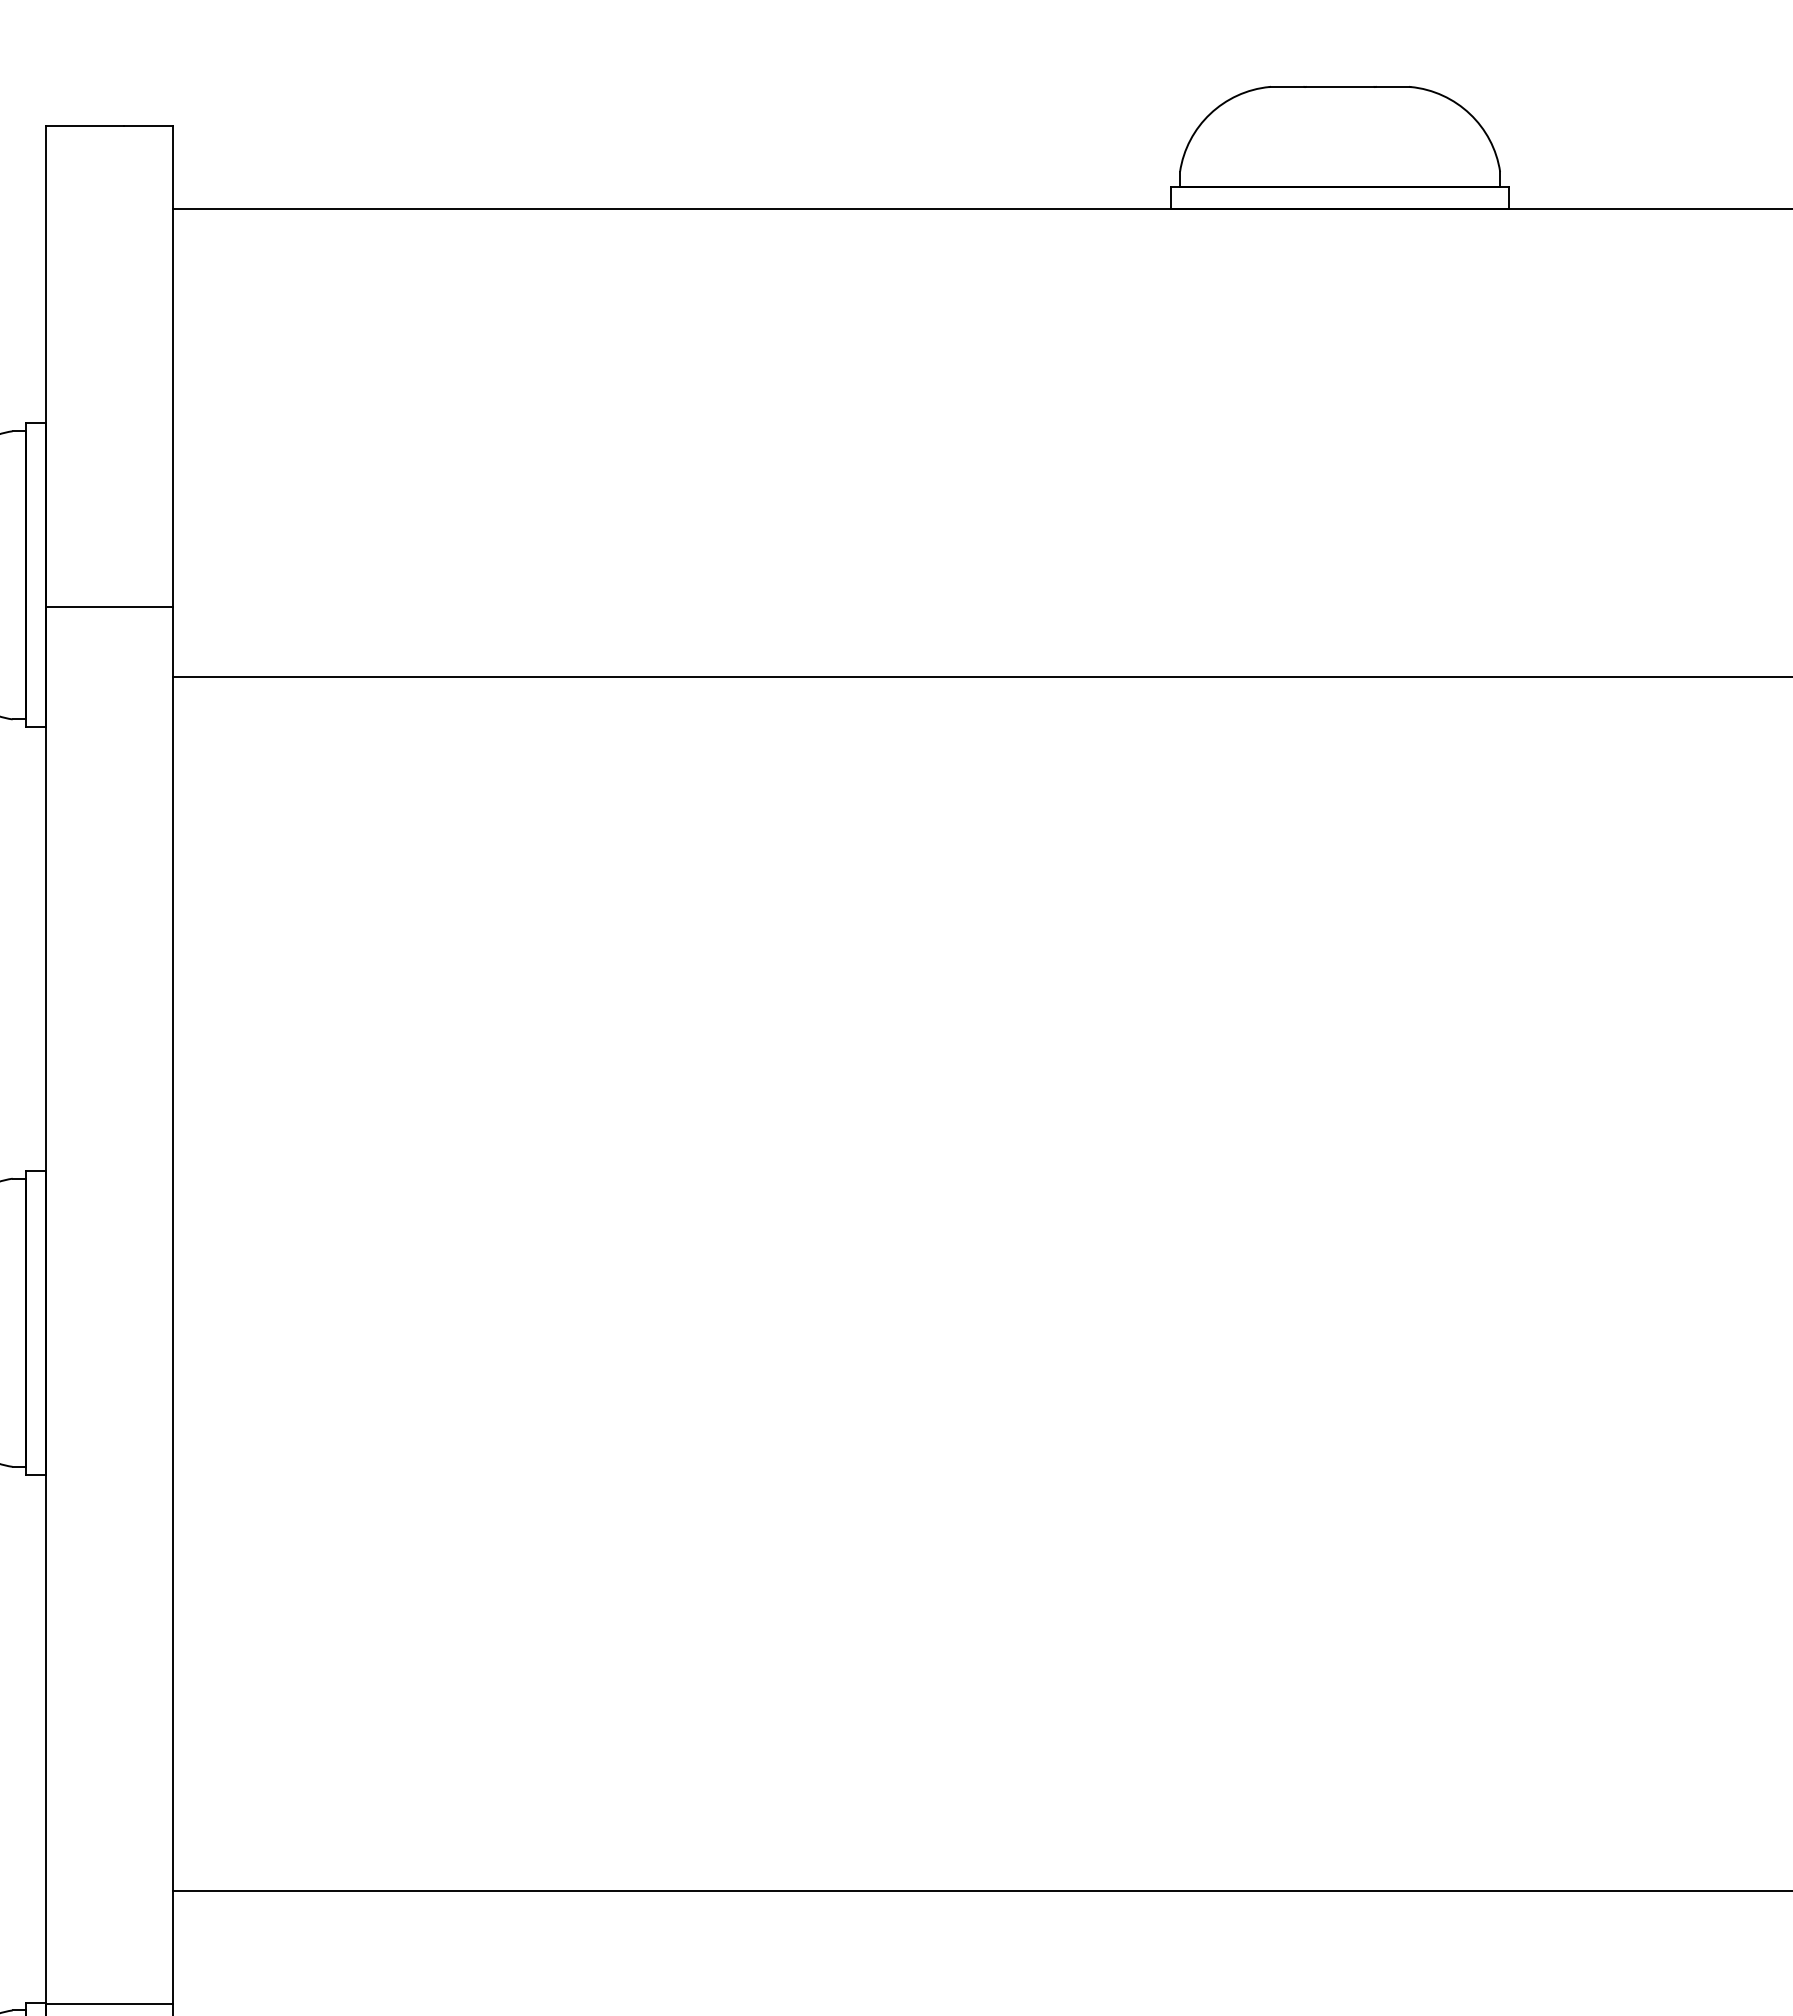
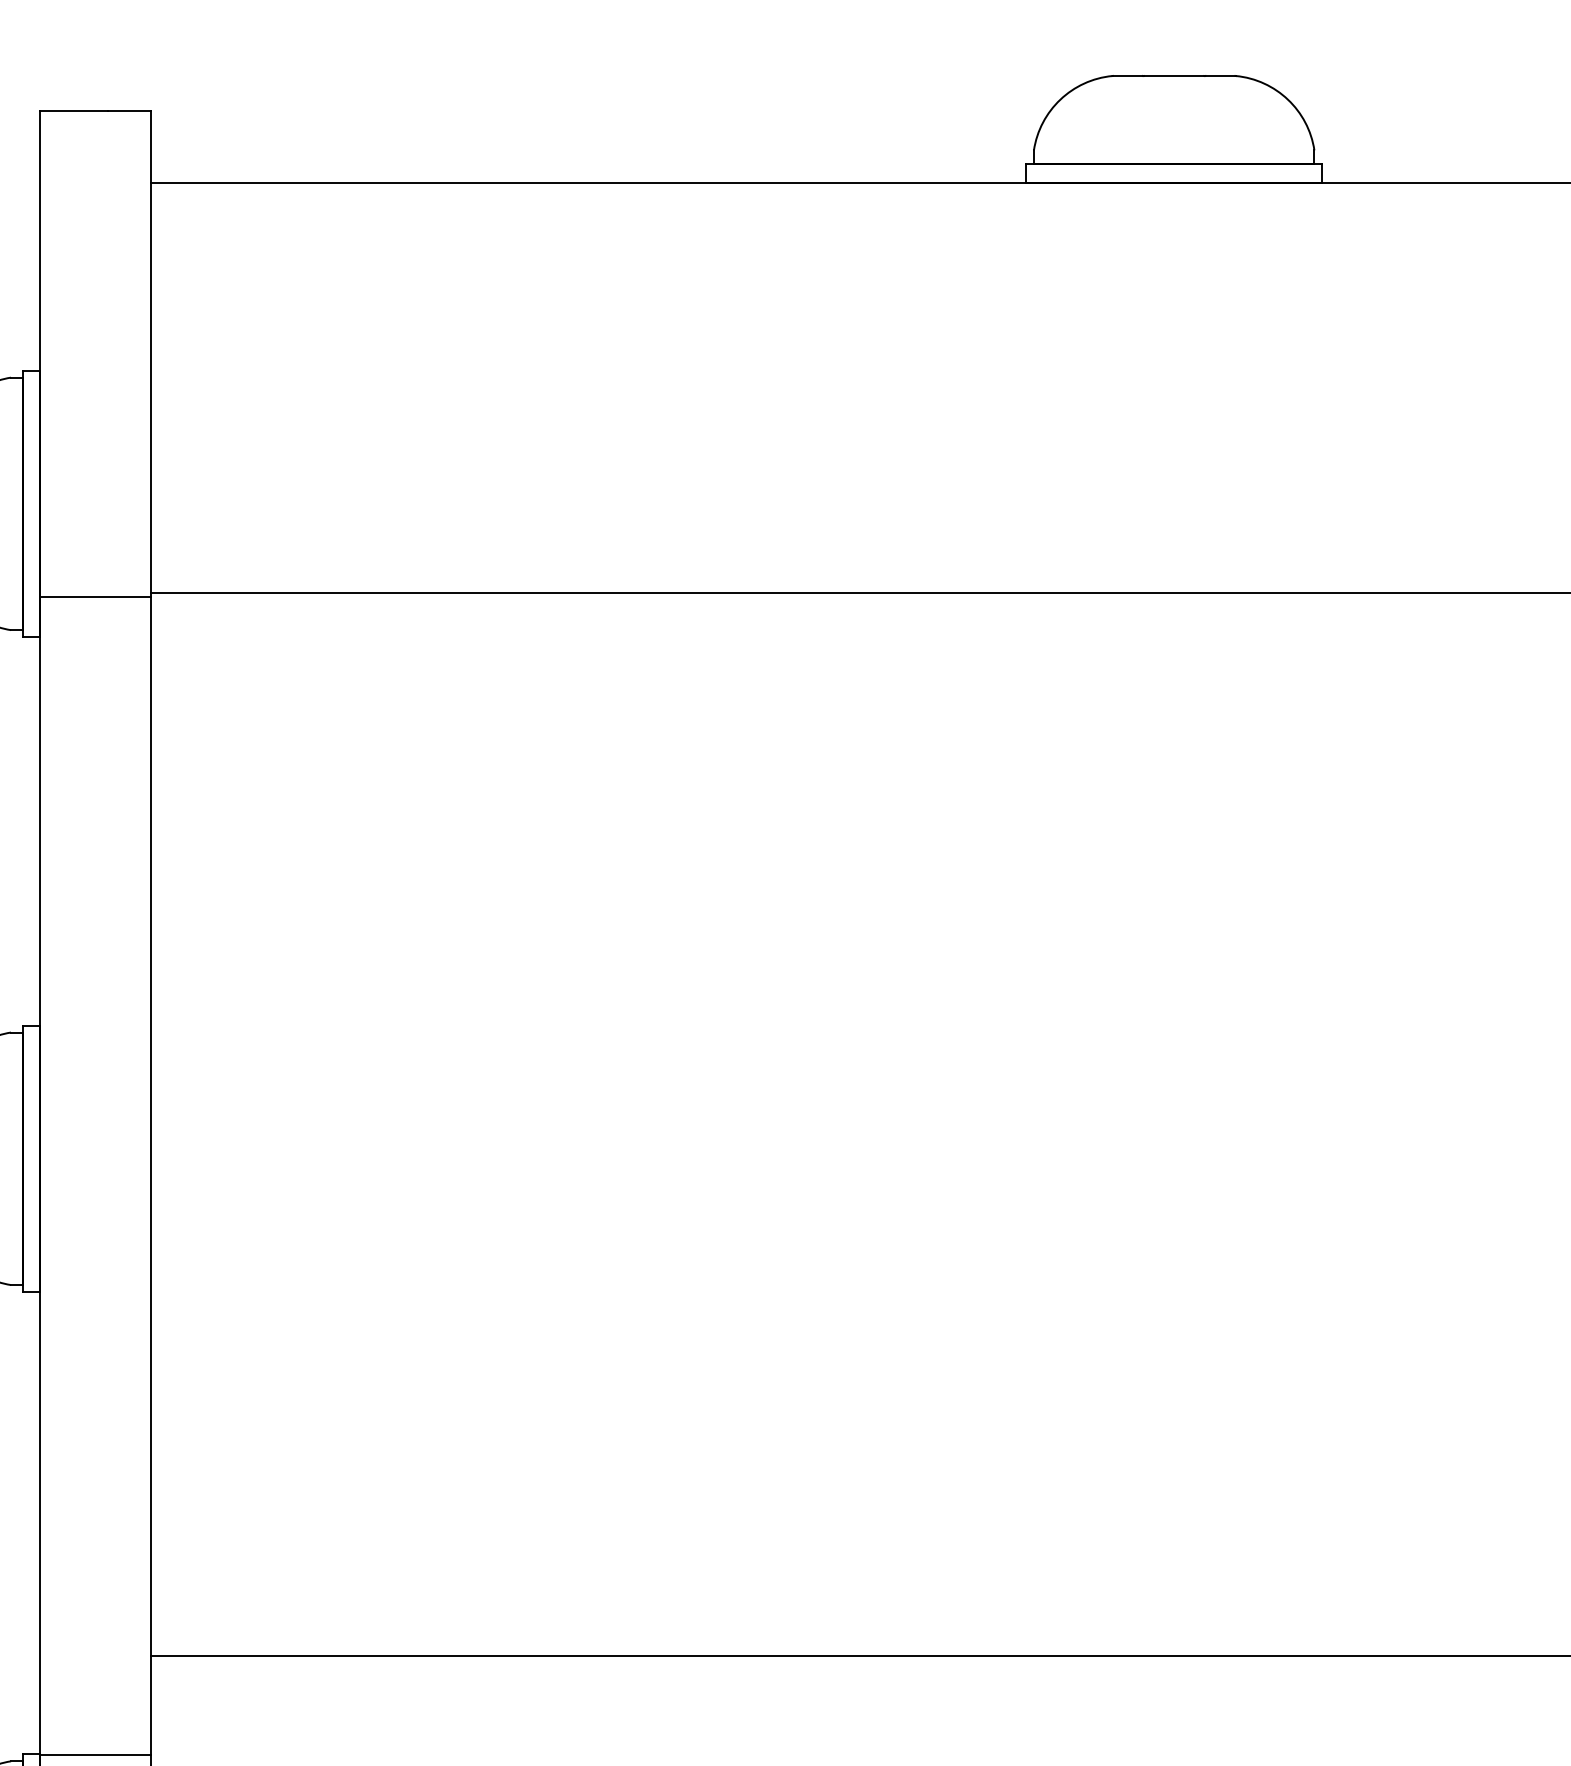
line: (108, 607) -> (95, 596), moved

